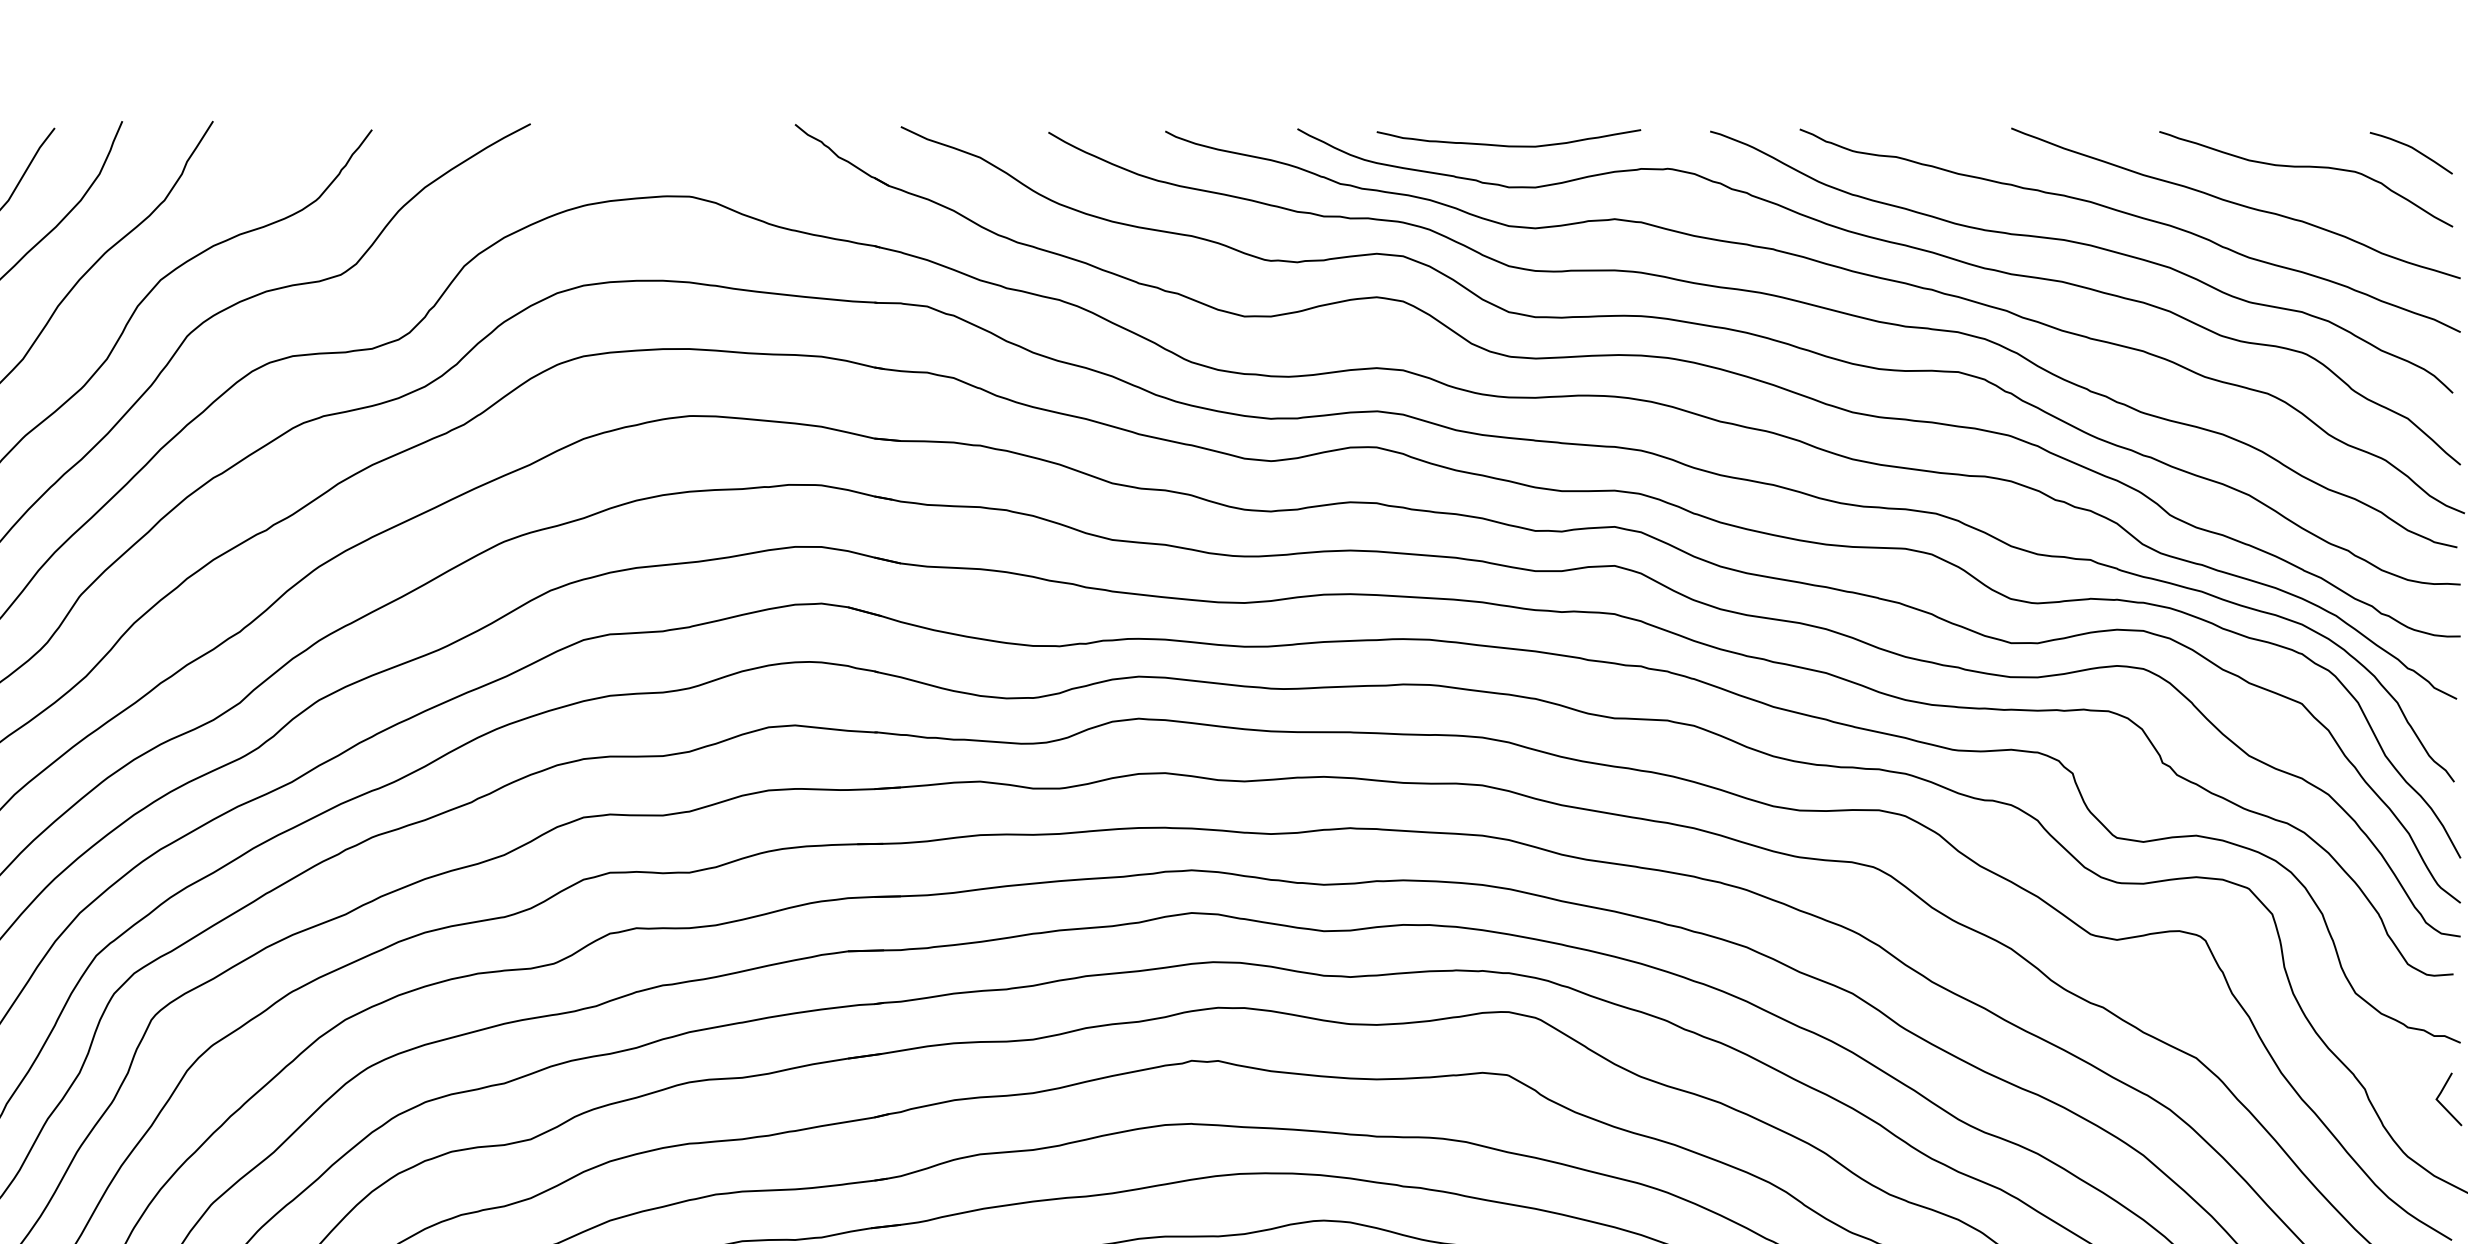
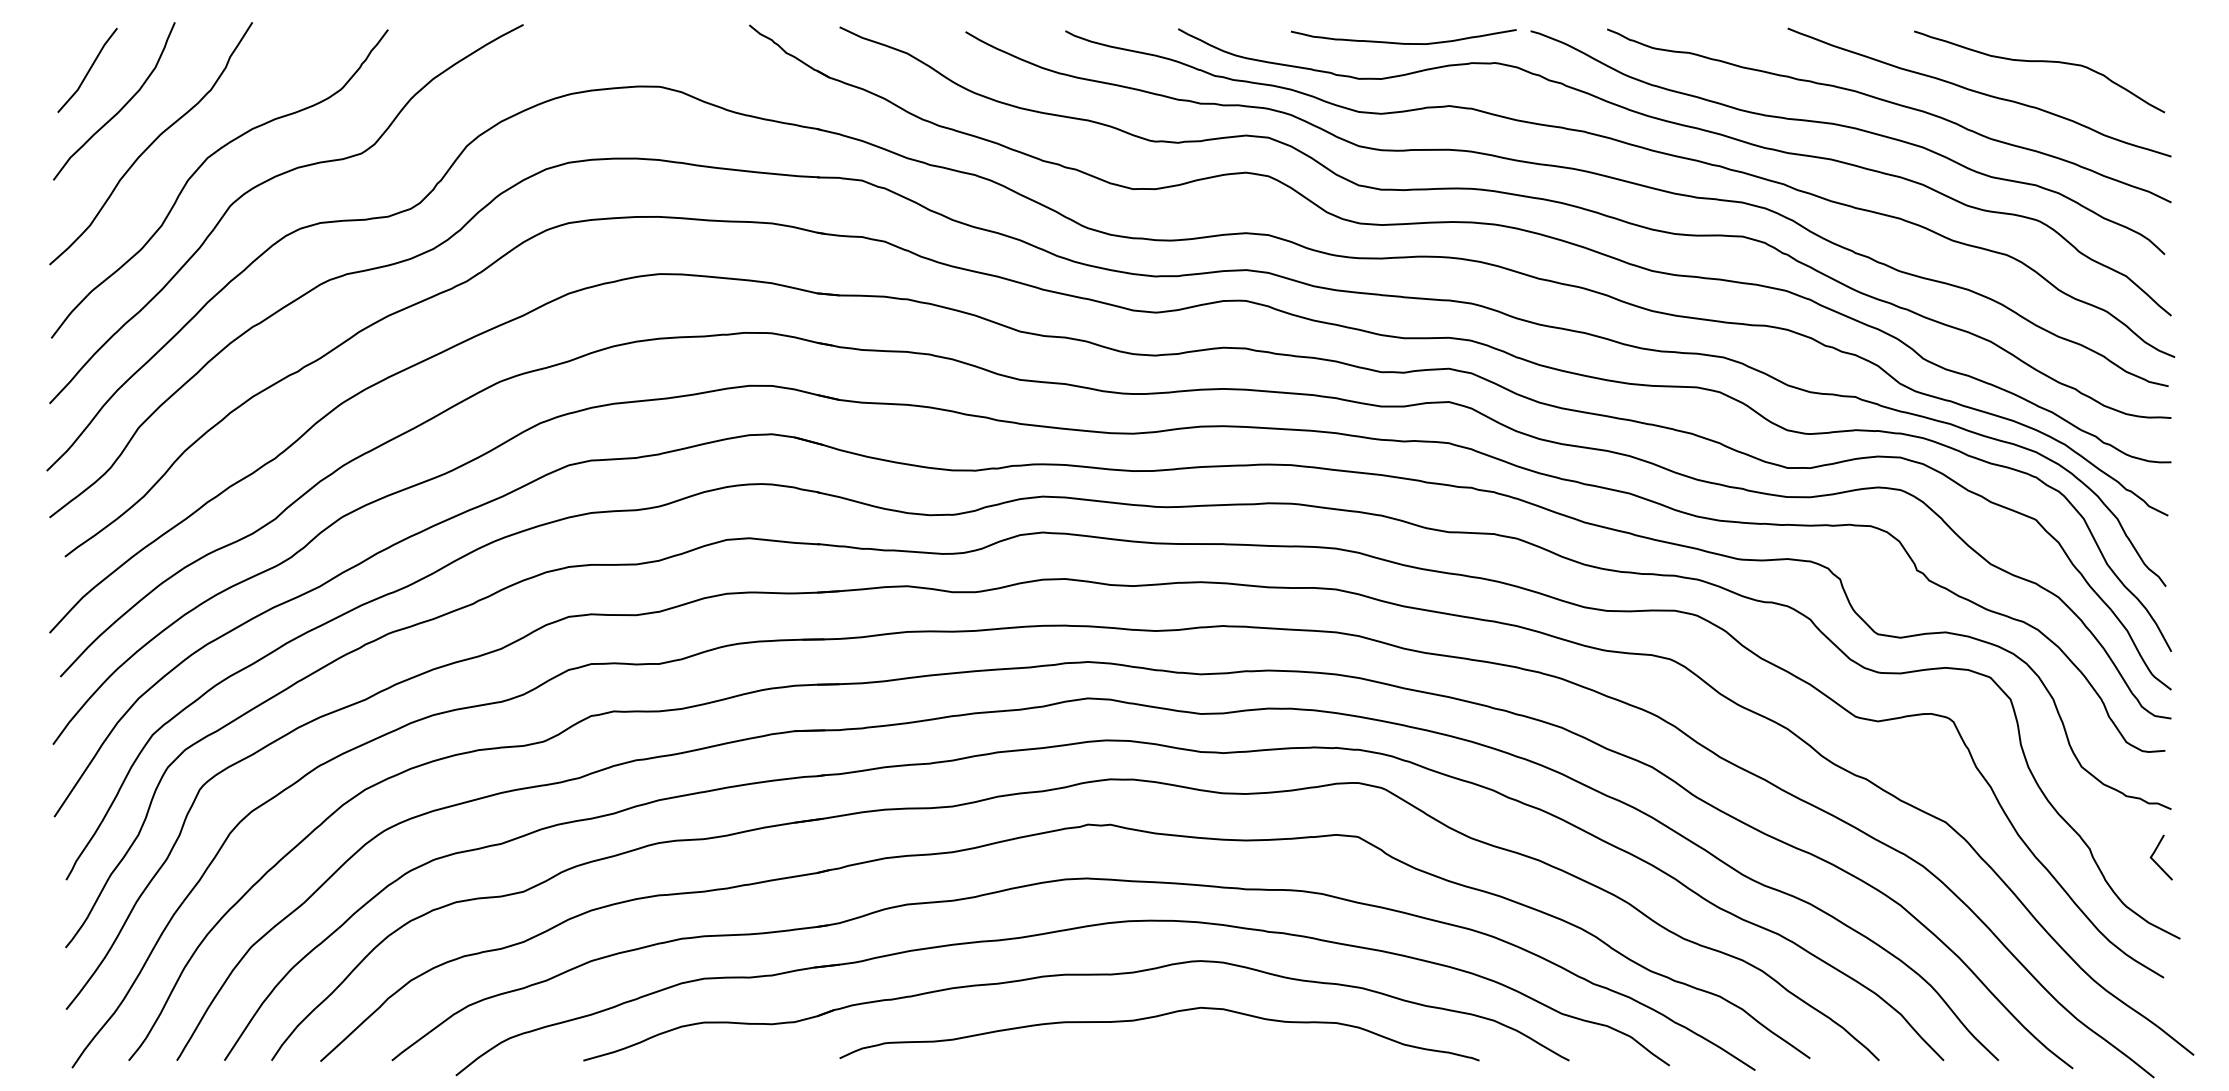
curve: (1507, 144) -> (1402, 42), moved
curve: (2412, 149) -> (2130, 46), removed

